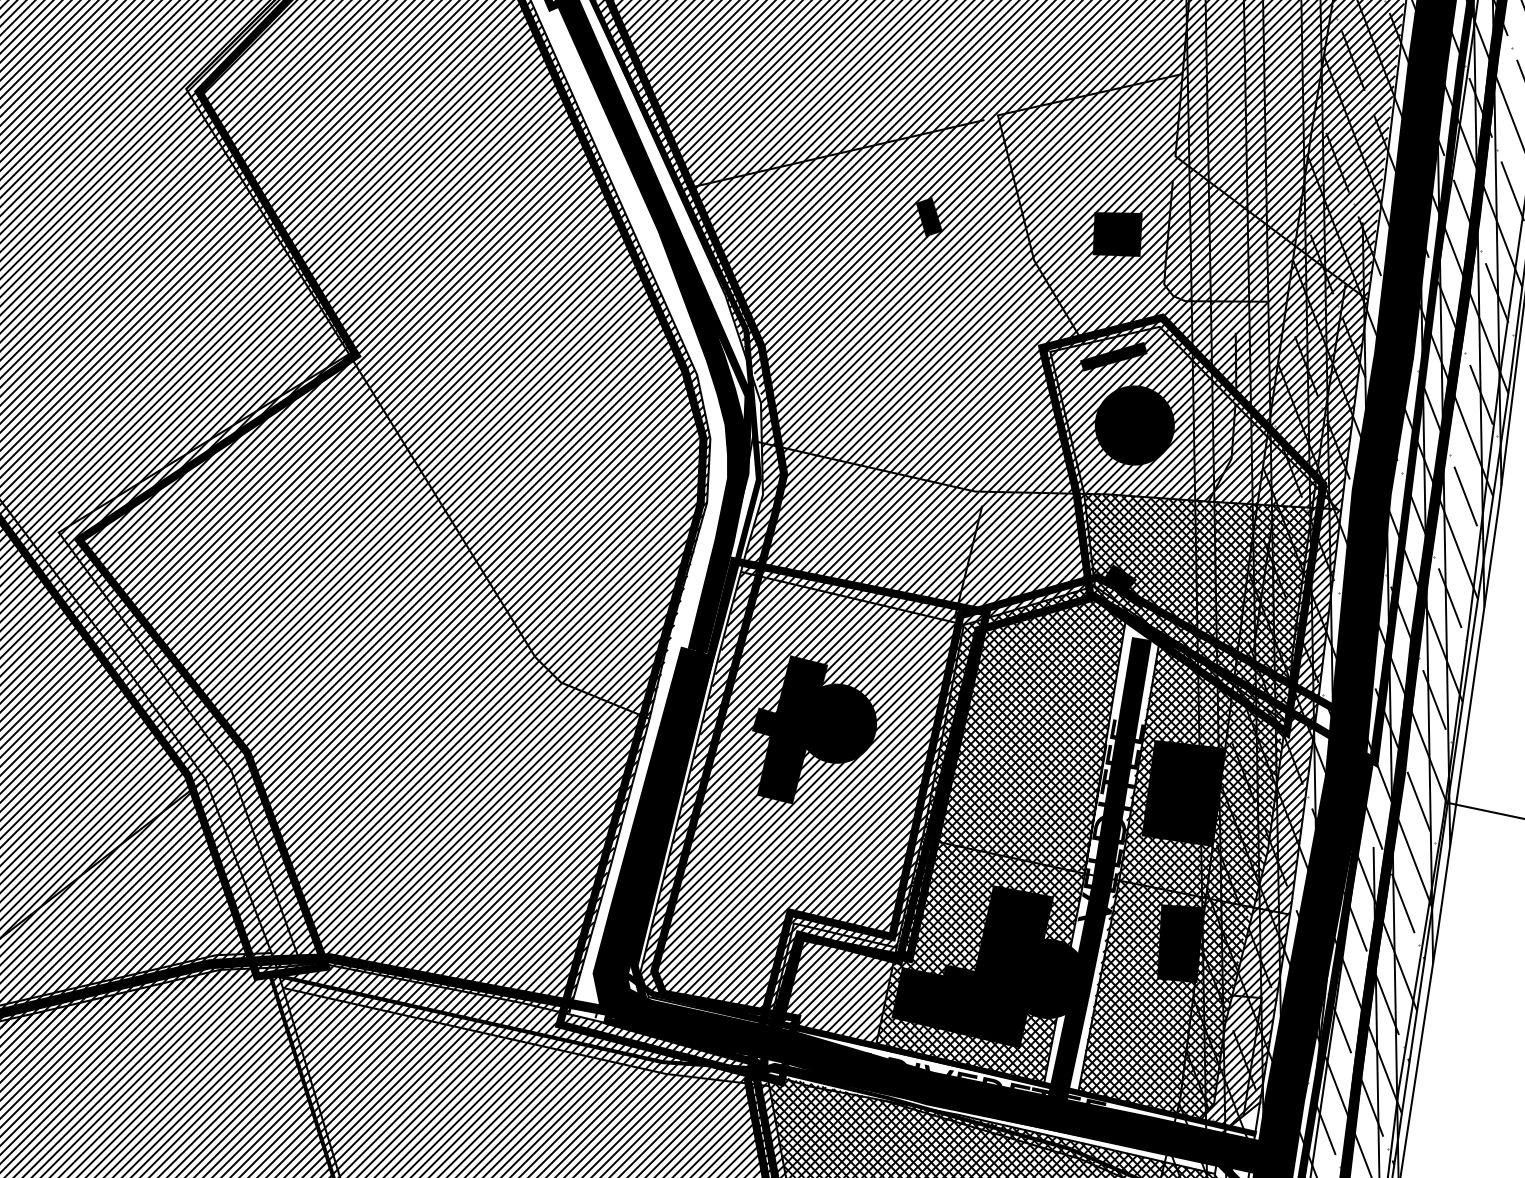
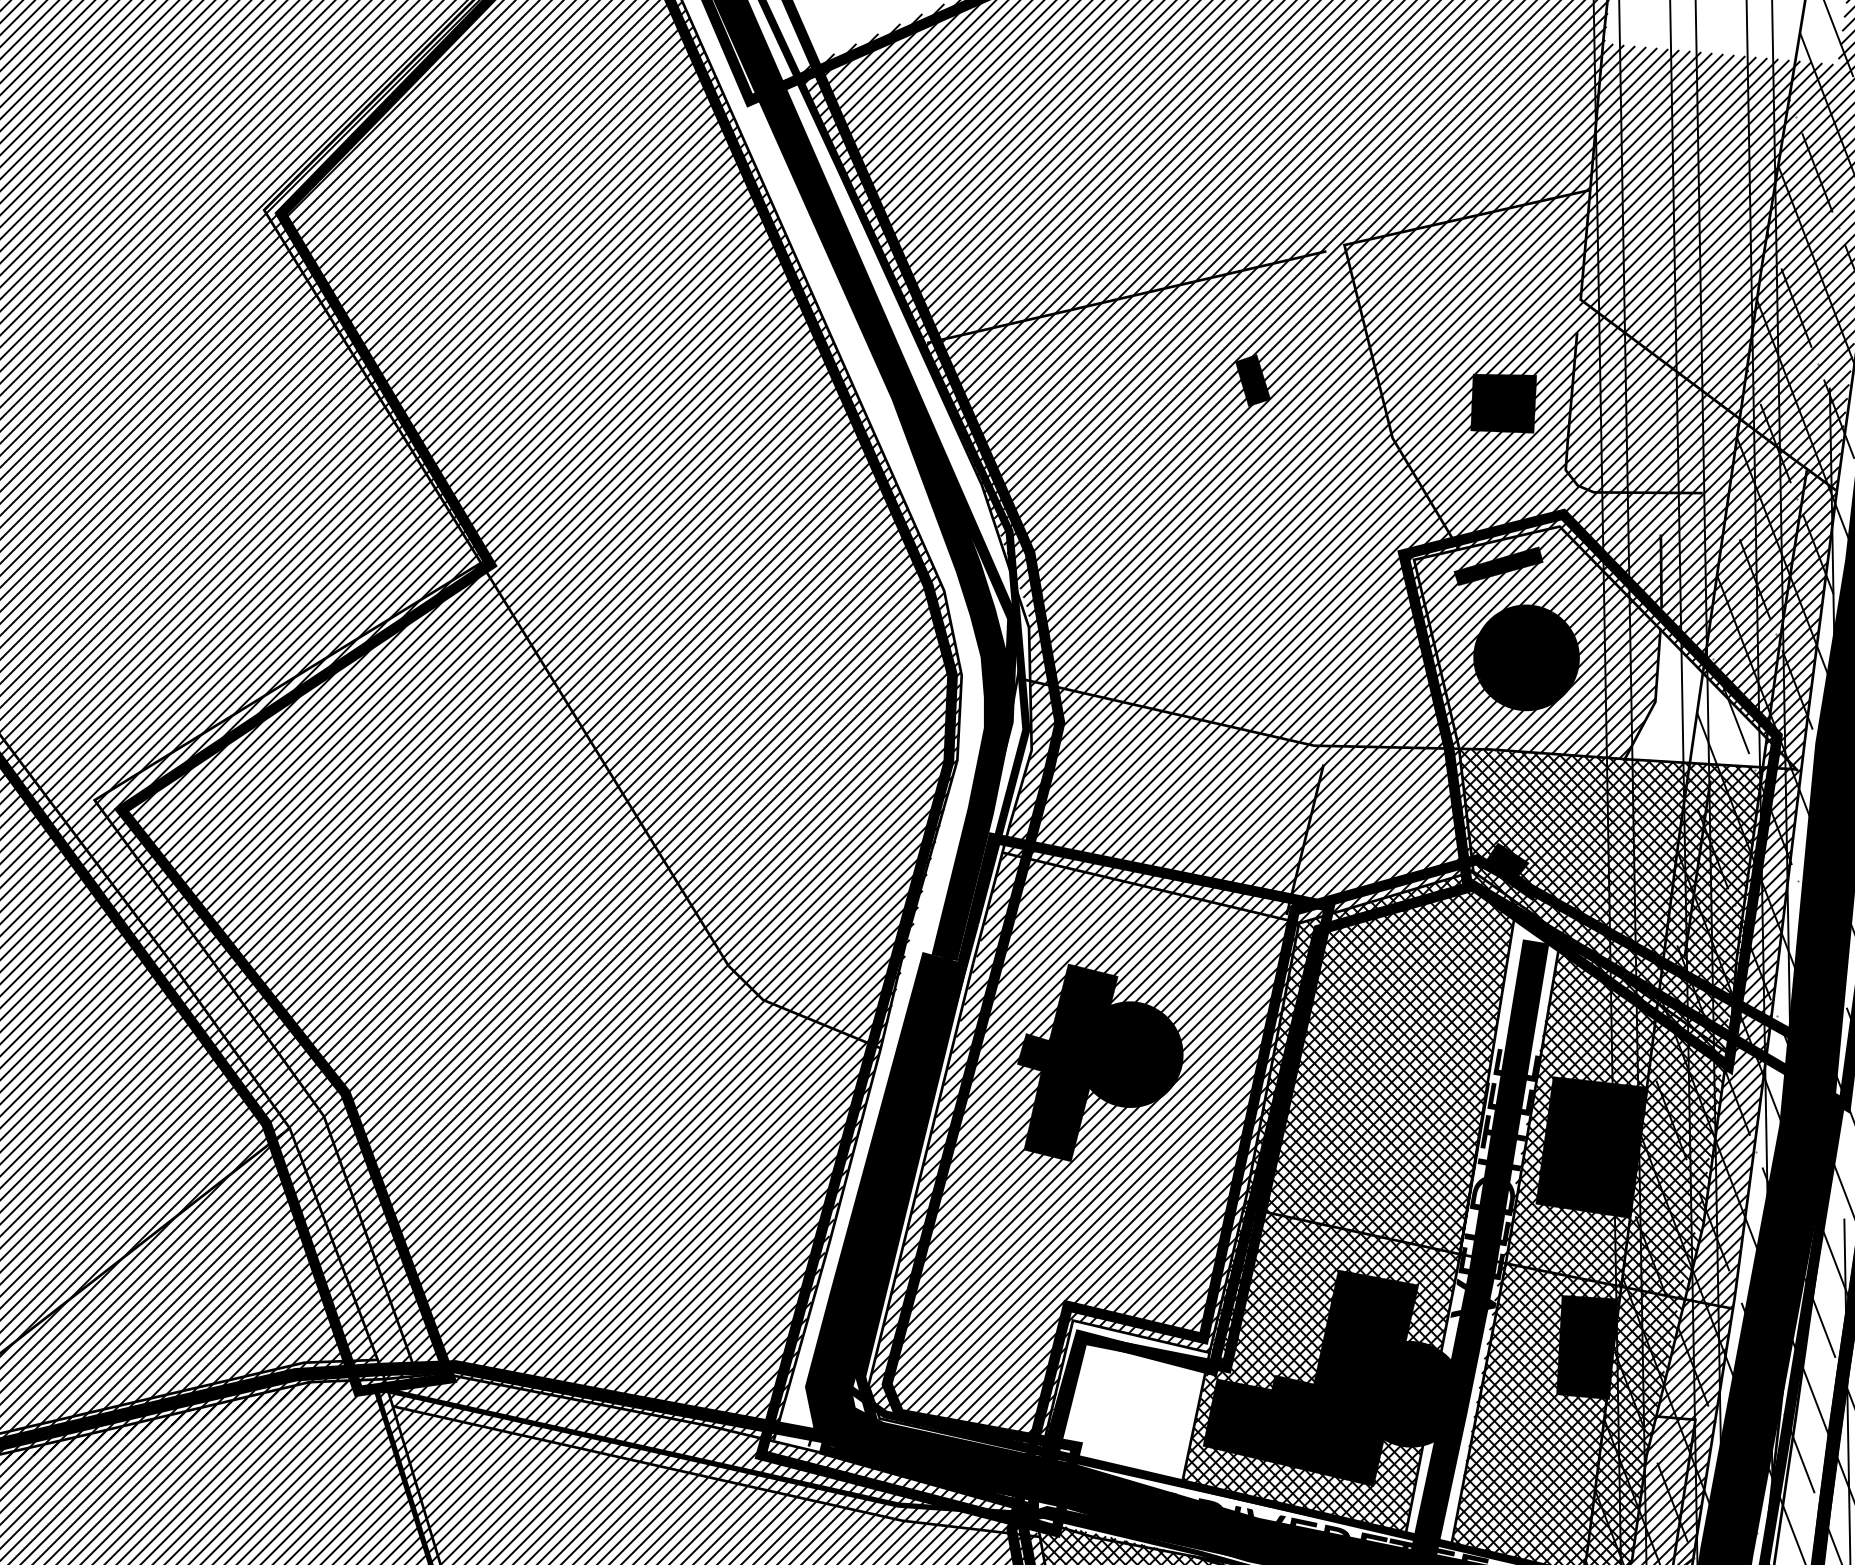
hatch: (1263, 456) -> (1697, 699), removed
hatch: (833, 985) -> (1125, 1403), removed

